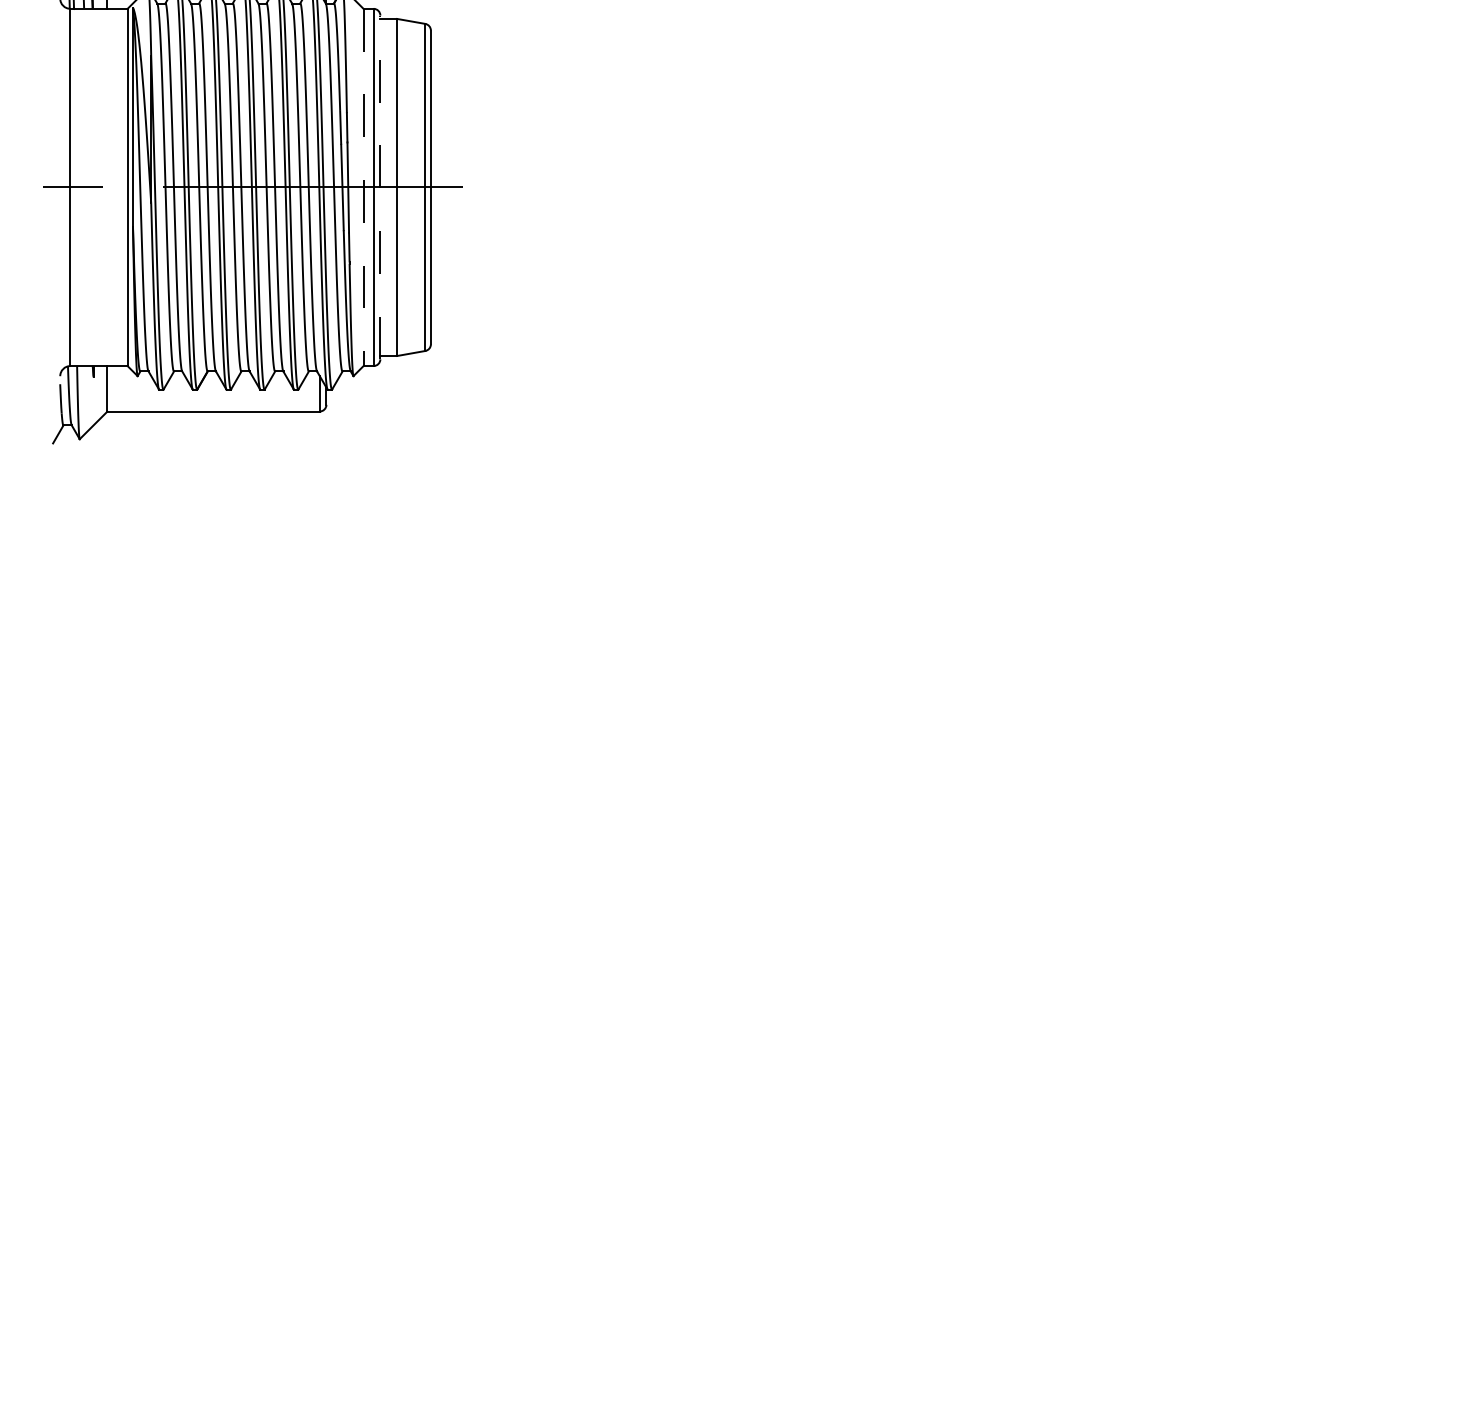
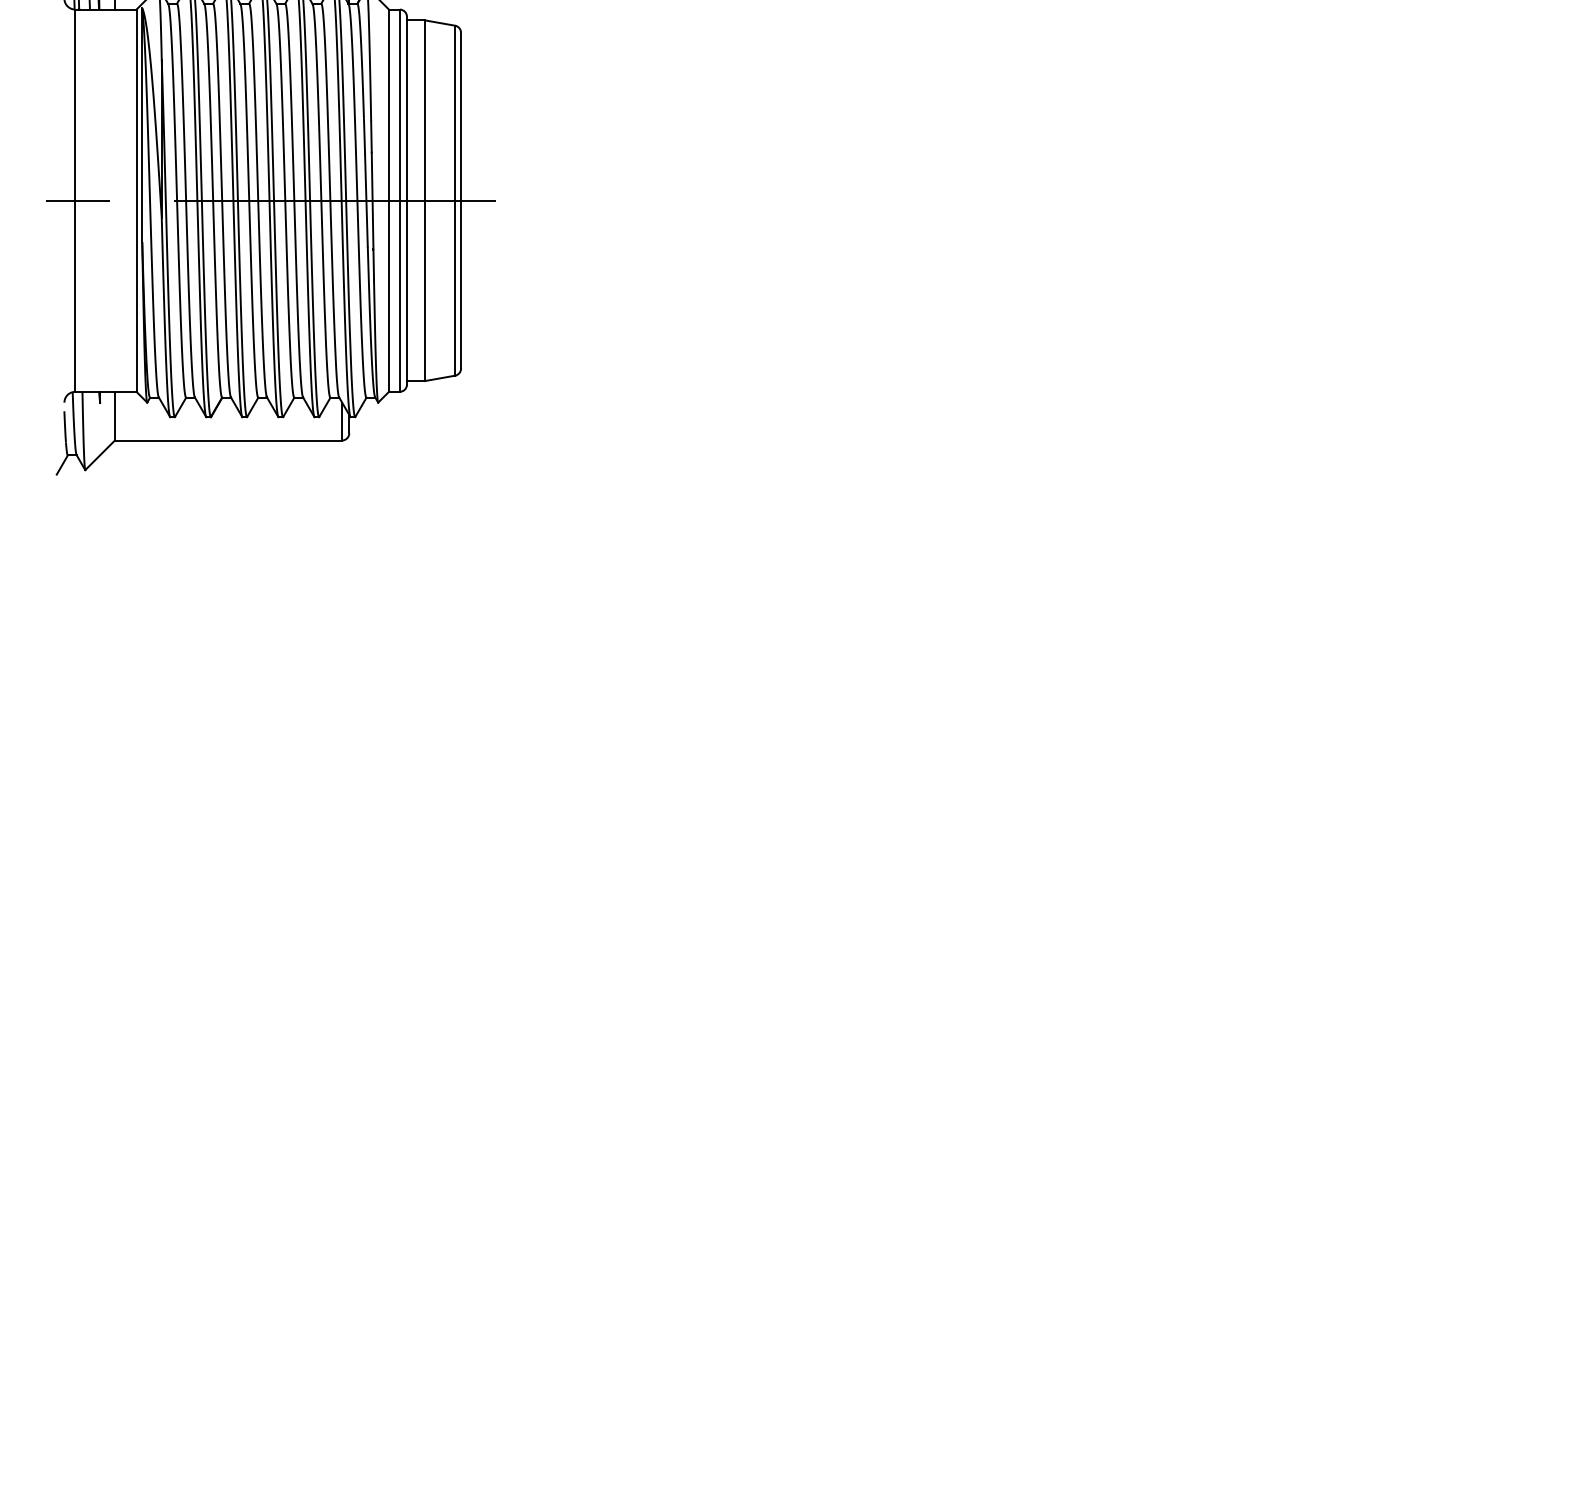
line: (380, 187) -> (407, 200), dashed -> solid
line: (363, 188) -> (388, 201), dashed -> solid

